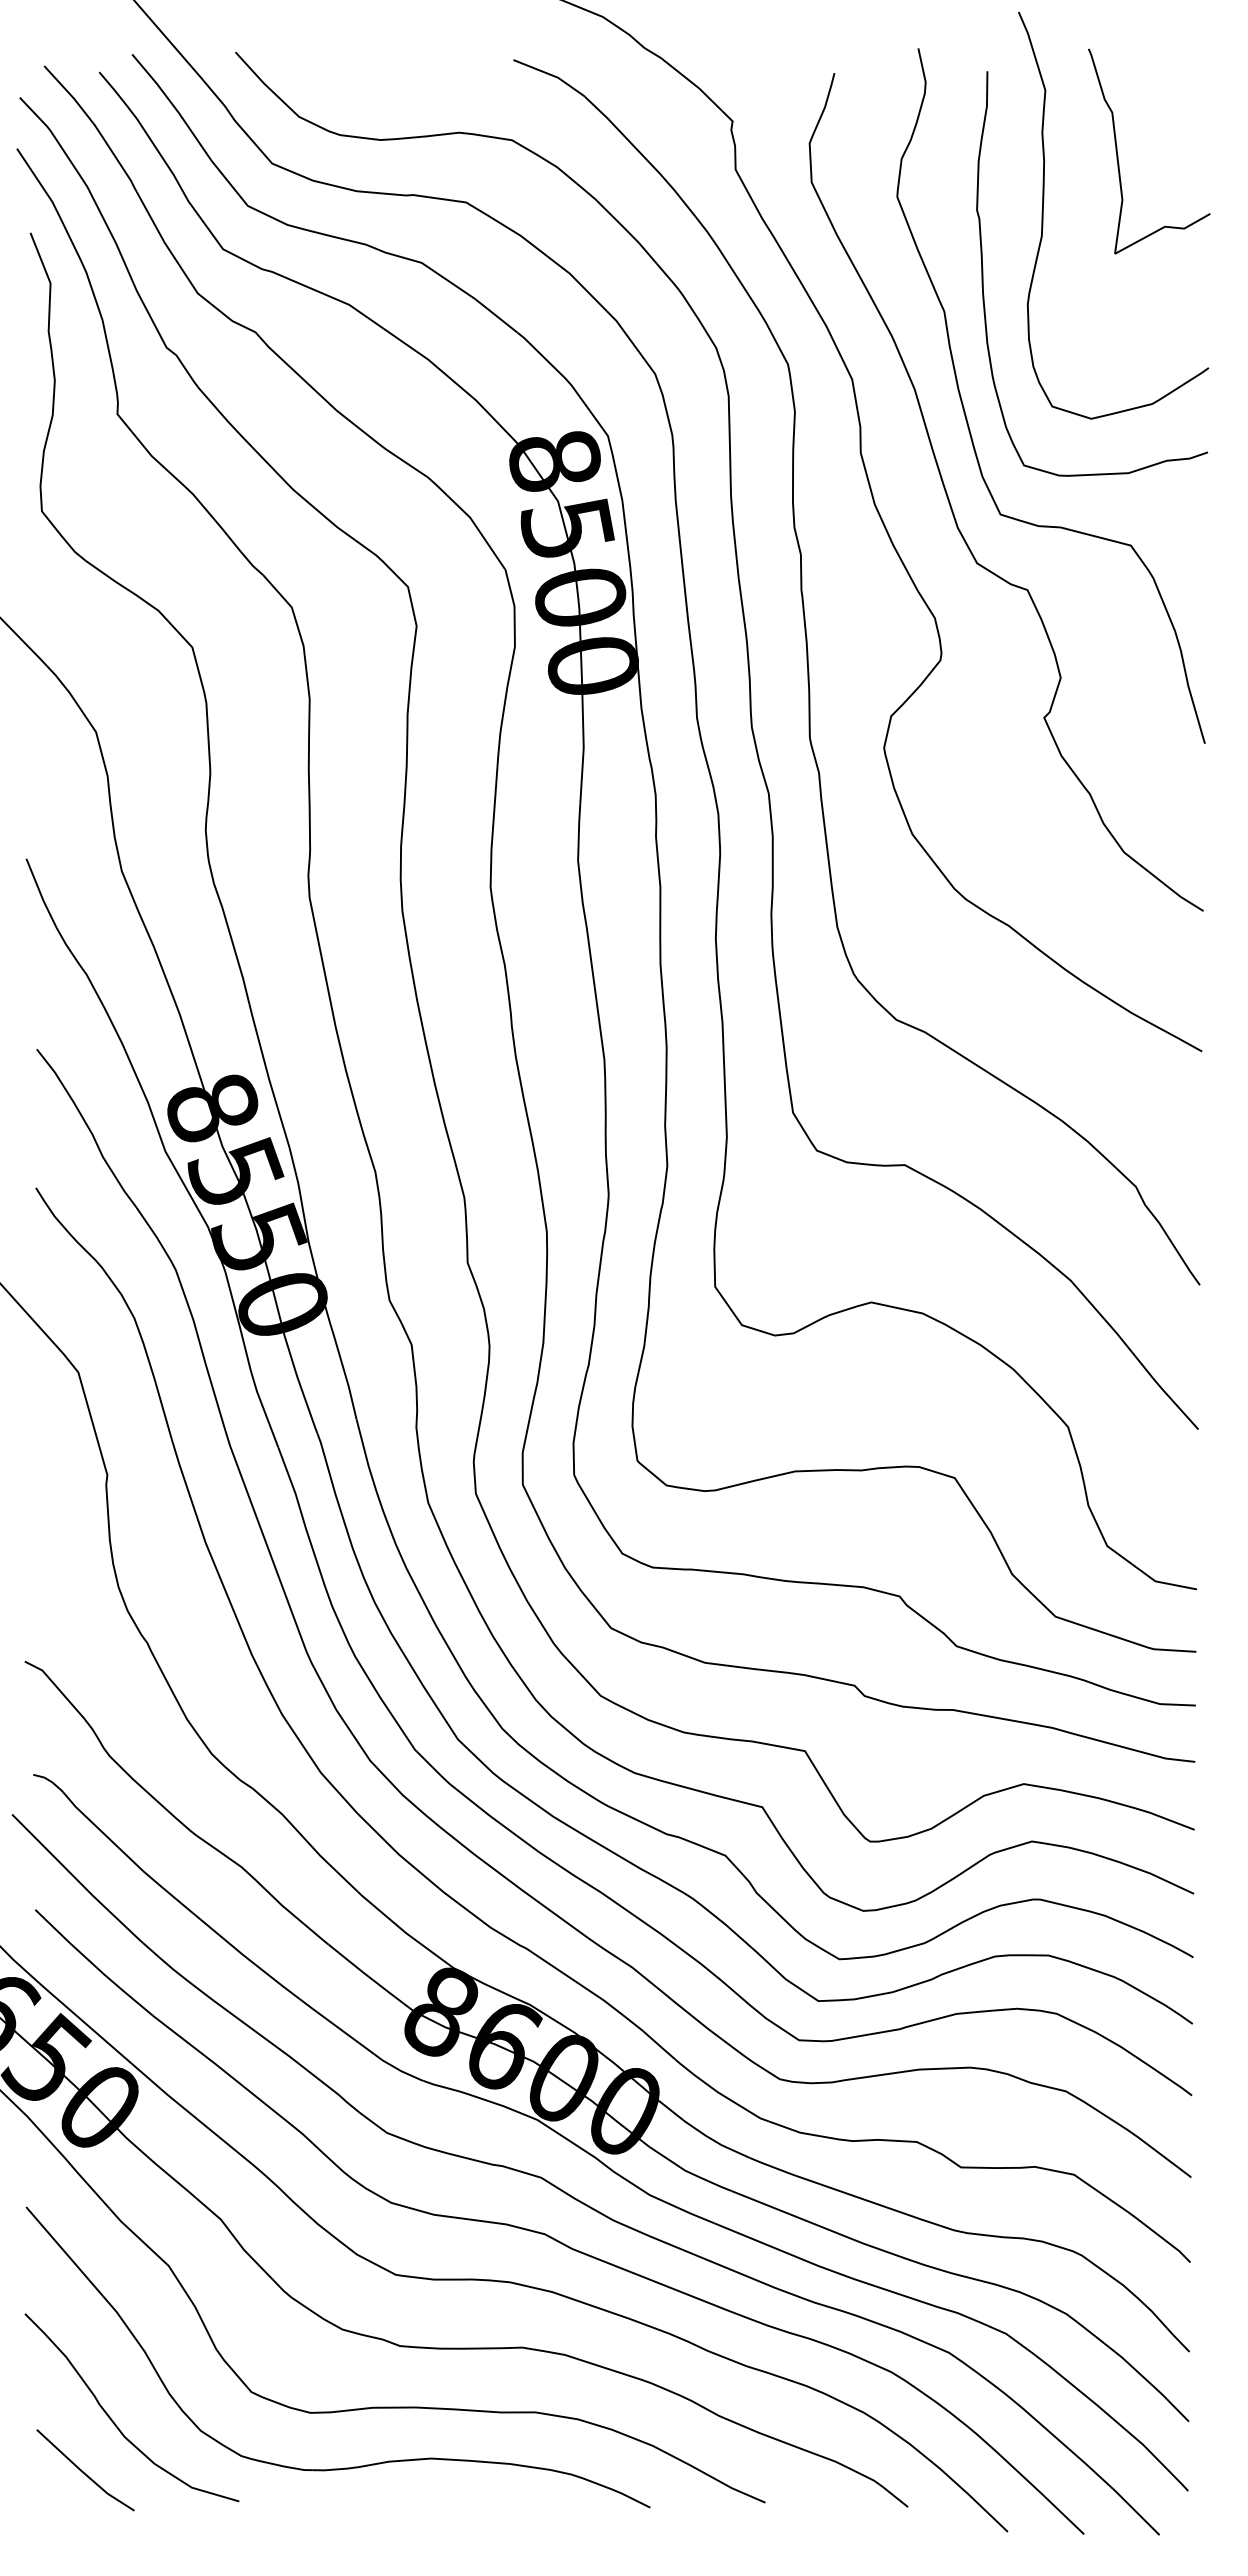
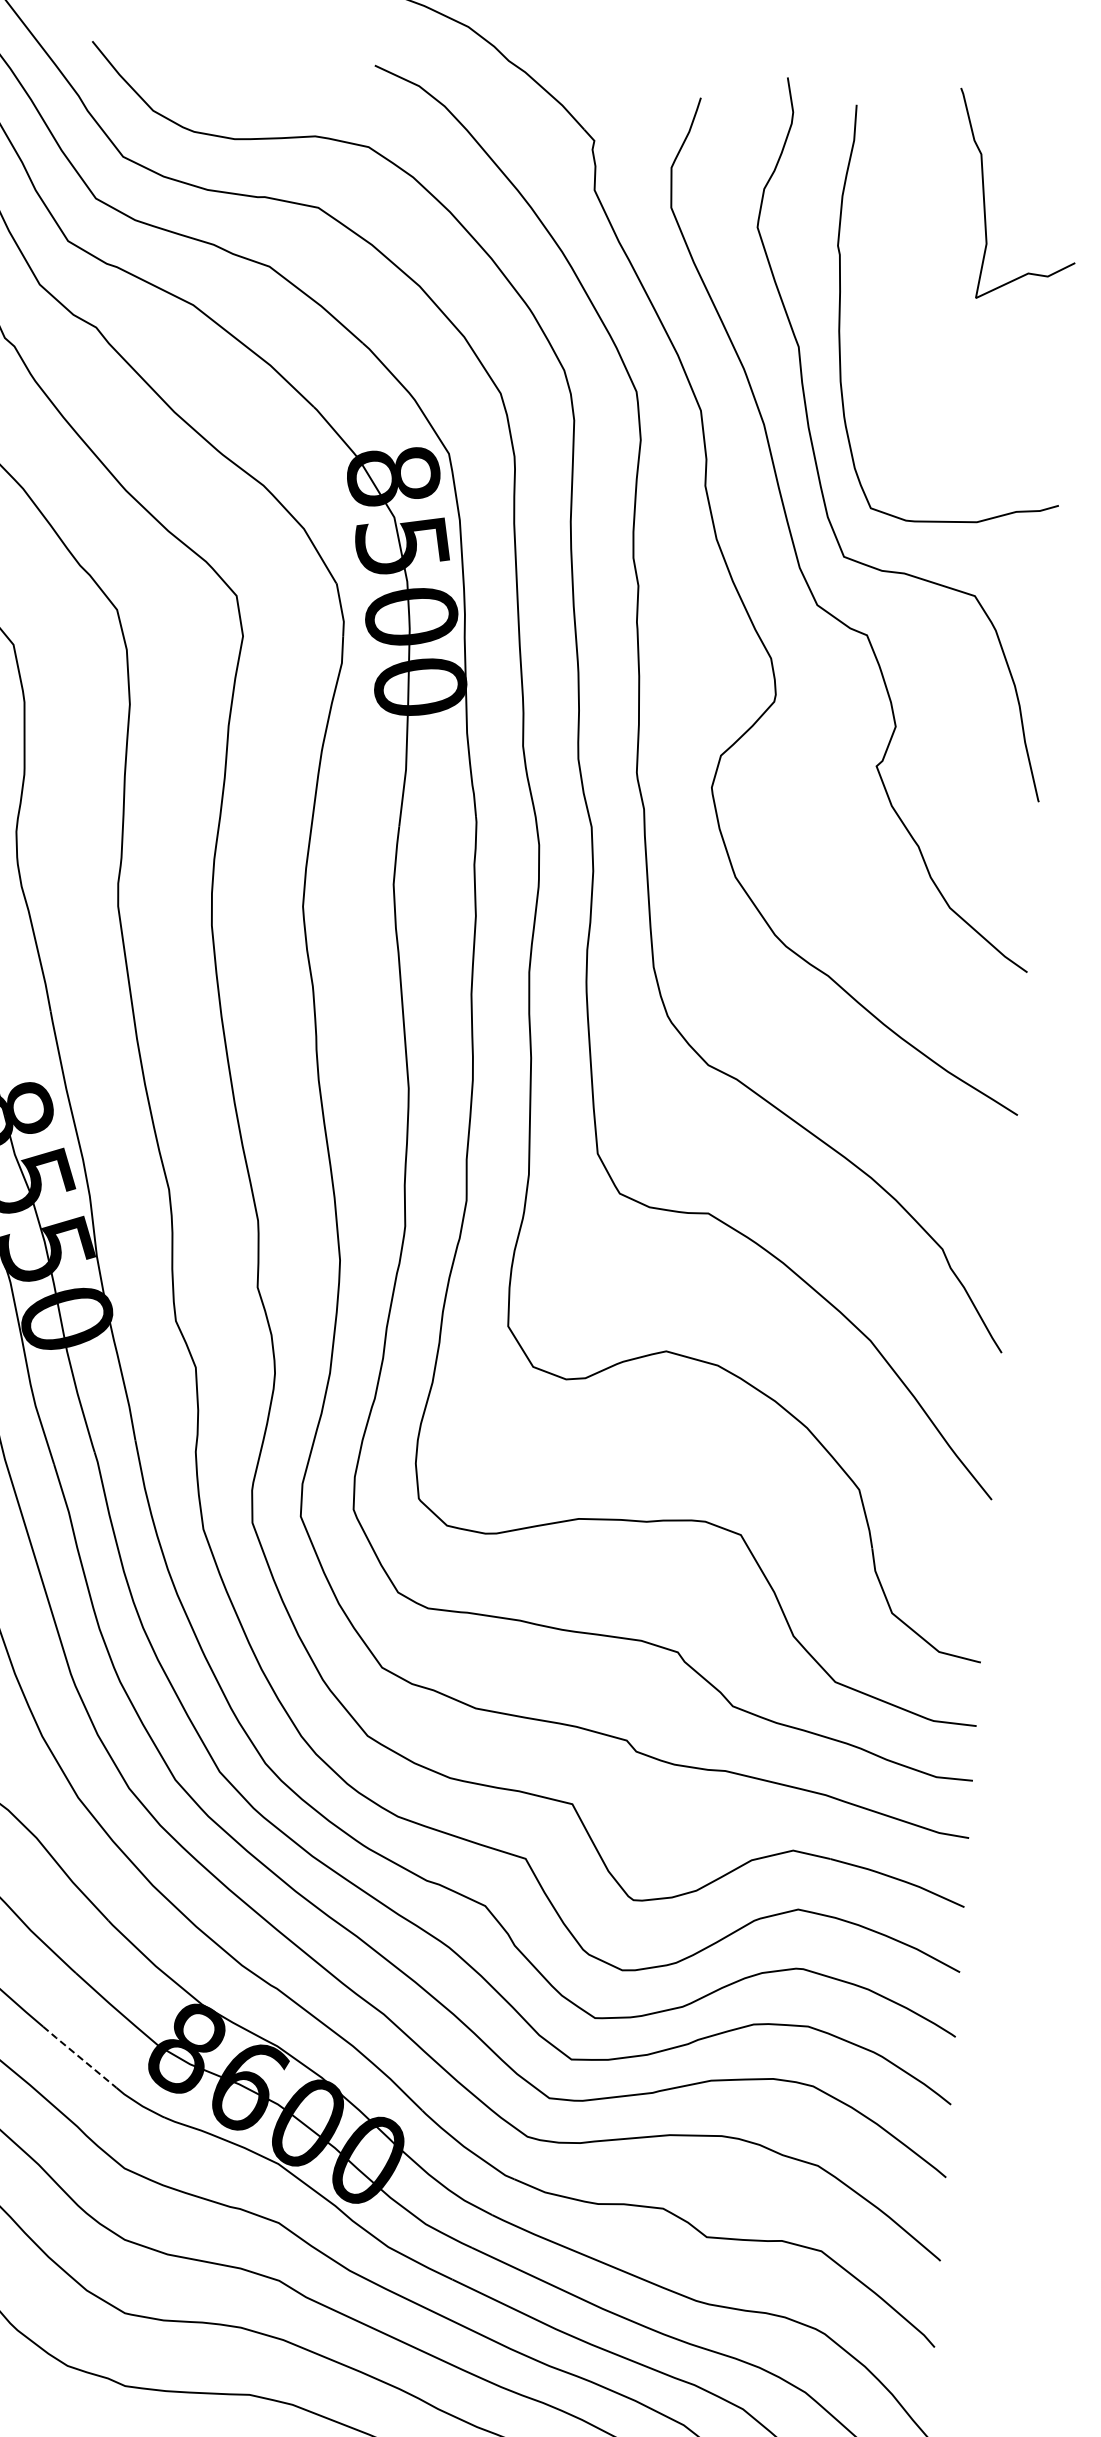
curve: (1043, 215) -> (905, 254), removed
line: (336, 2026) -> (79, 2057), solid -> dashed

